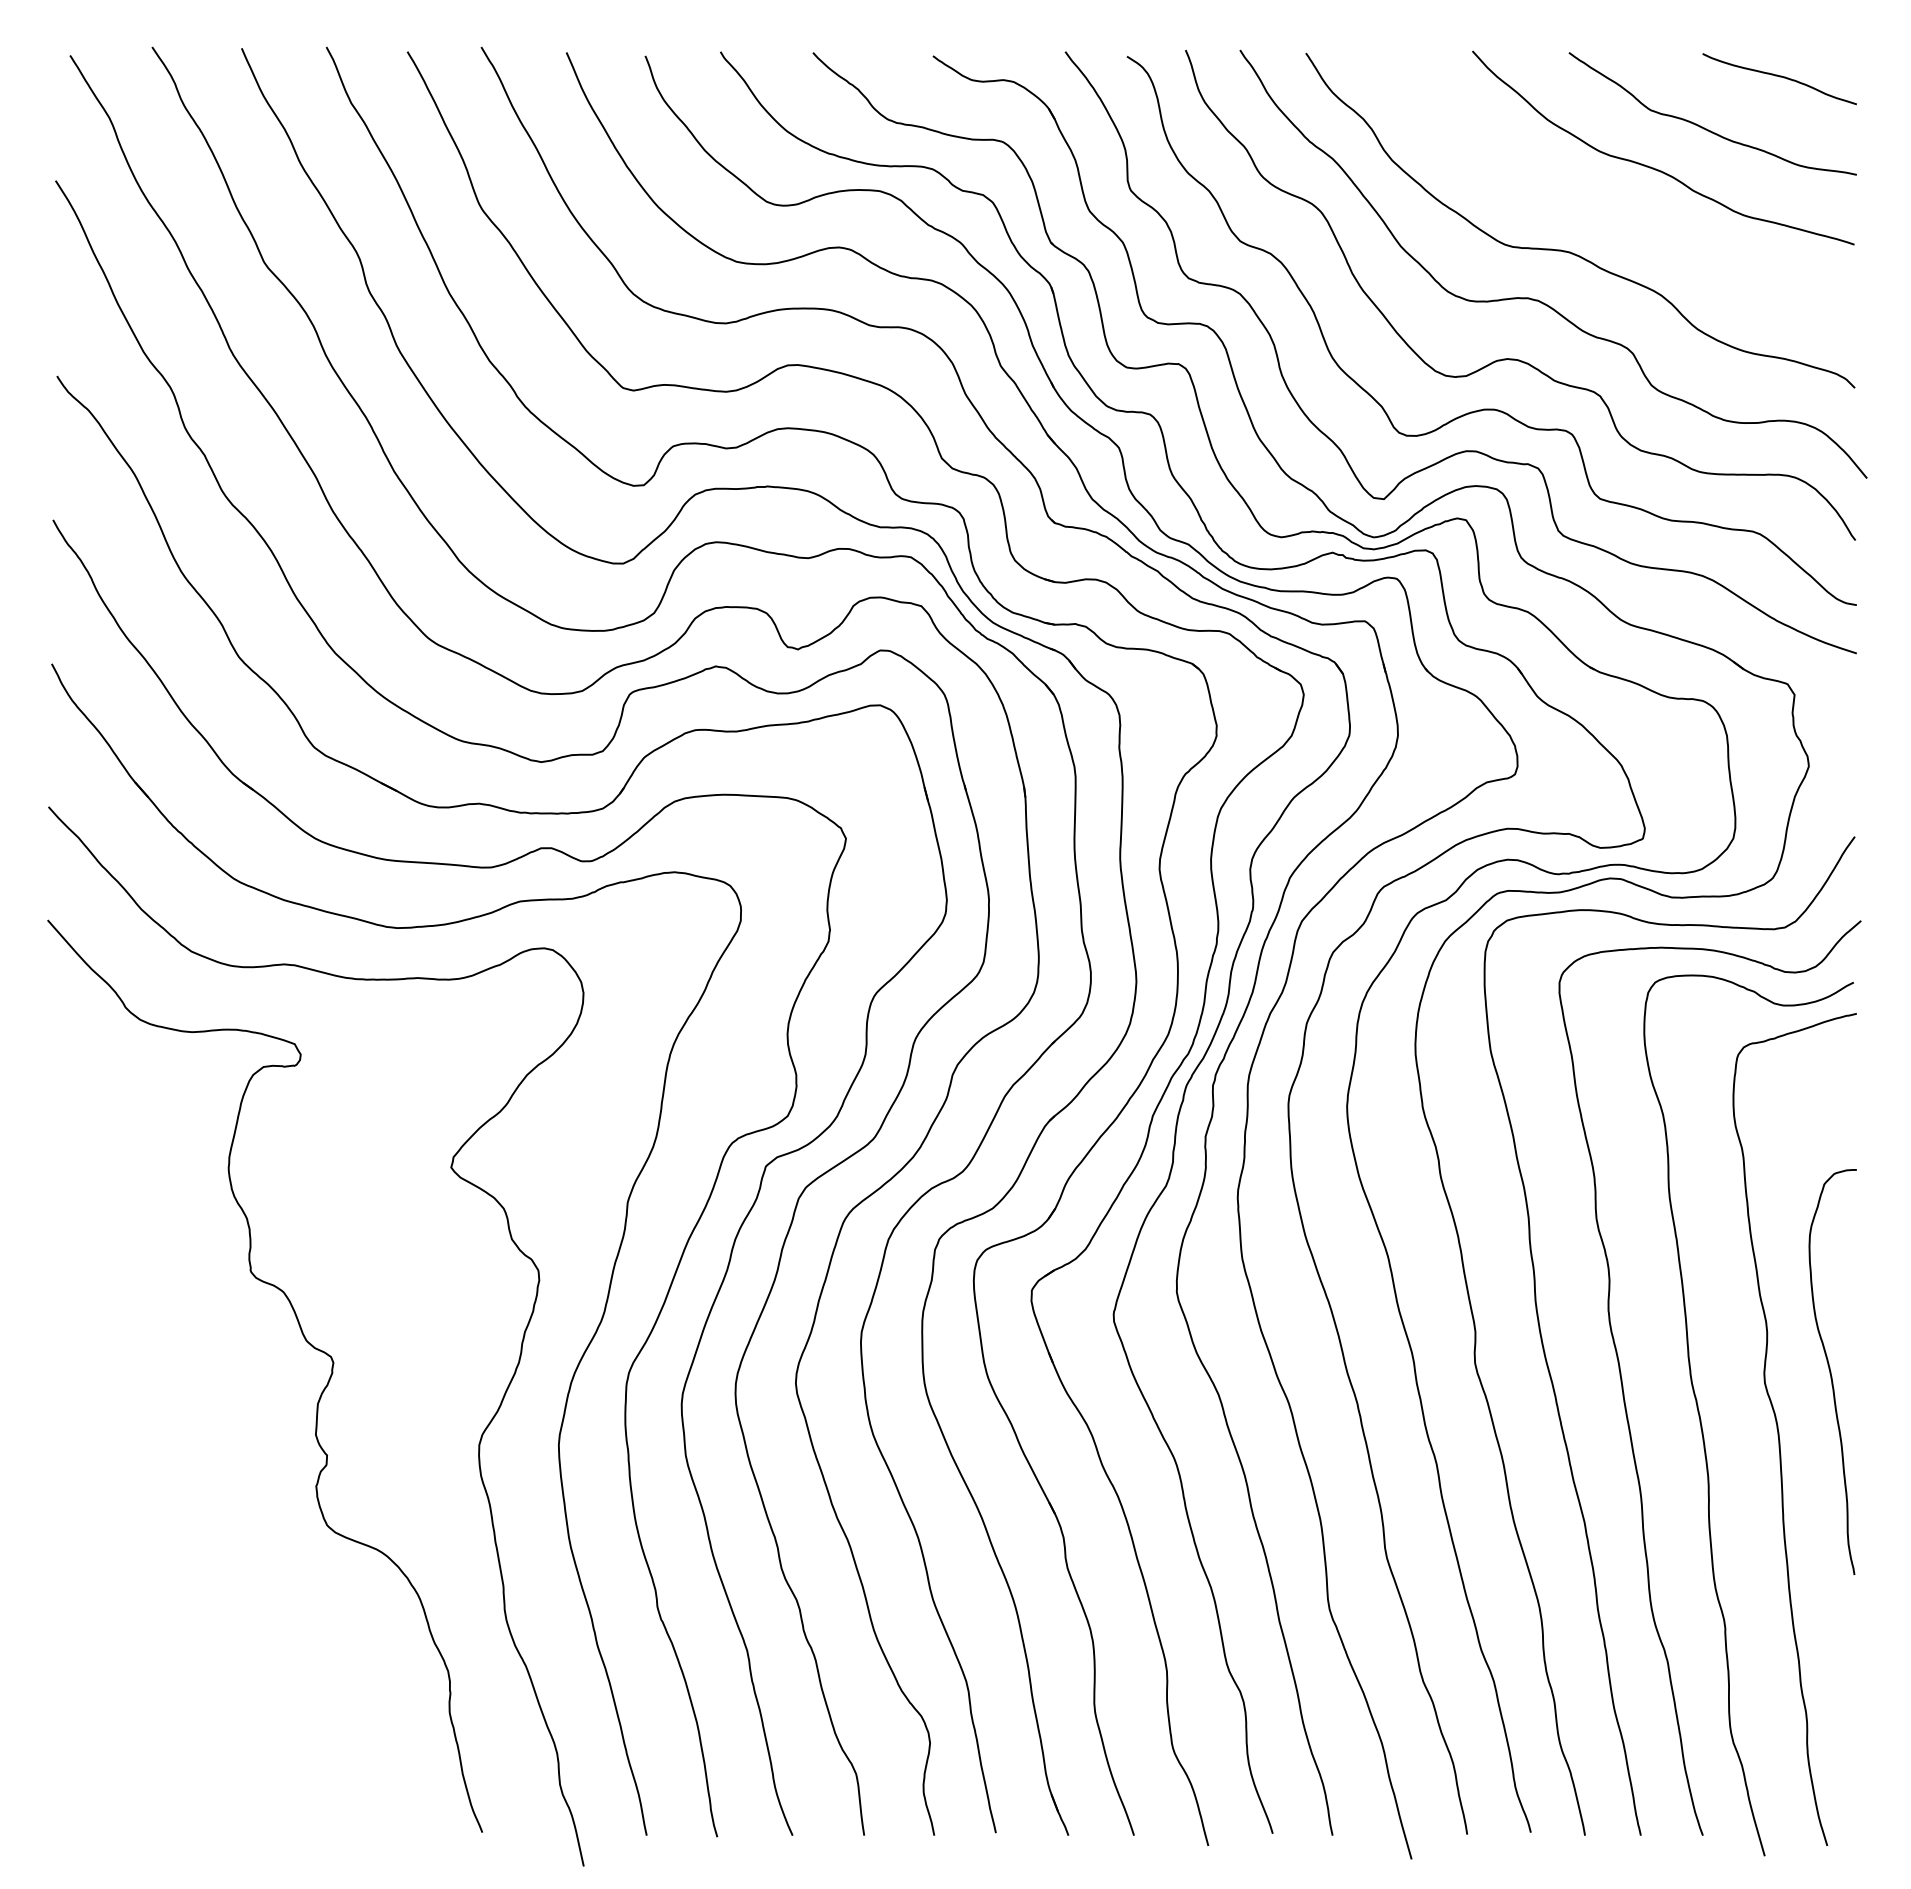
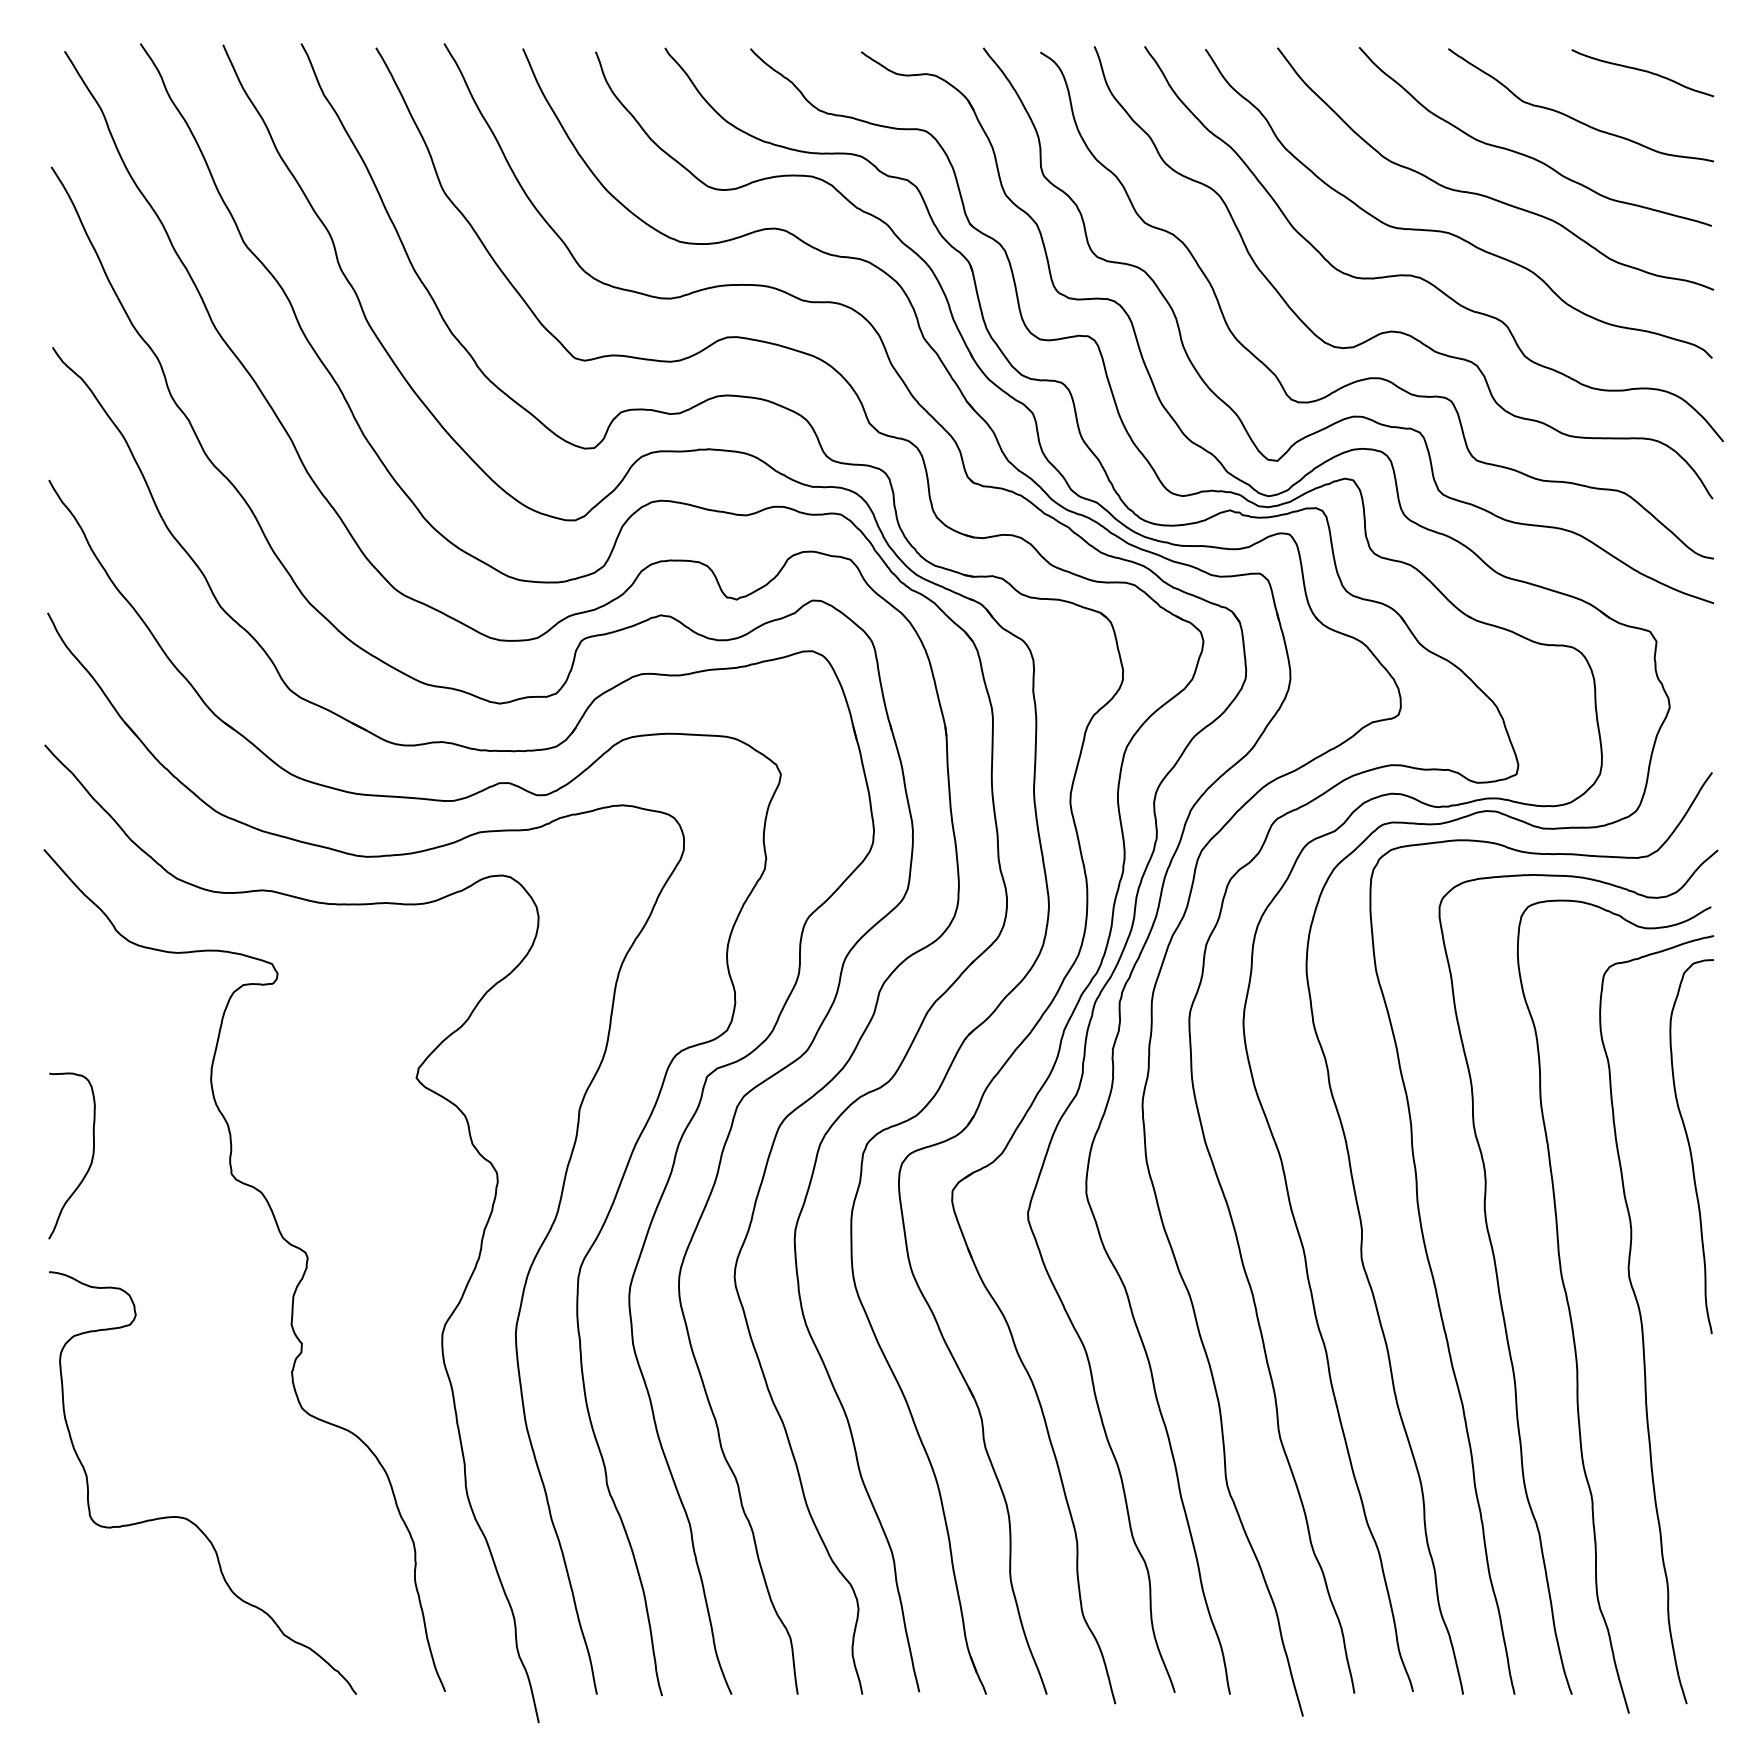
curve: (1609, 211) -> (1485, 195), added
curve: (98, 1257) -> (90, 1160), added
curve: (1831, 1371) -> (1690, 1146), moved
curve: (202, 1644) -> (186, 1518), added

